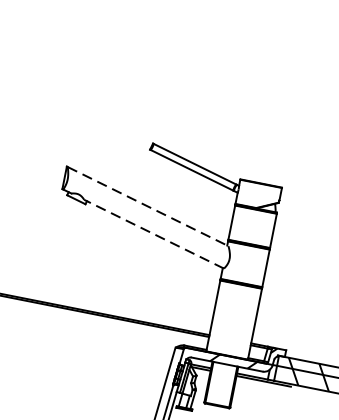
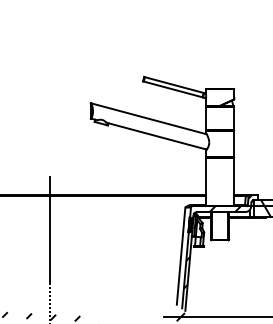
line: (148, 206) -> (149, 118), dashed -> solid
line: (153, 234) -> (156, 136), dashed -> solid

